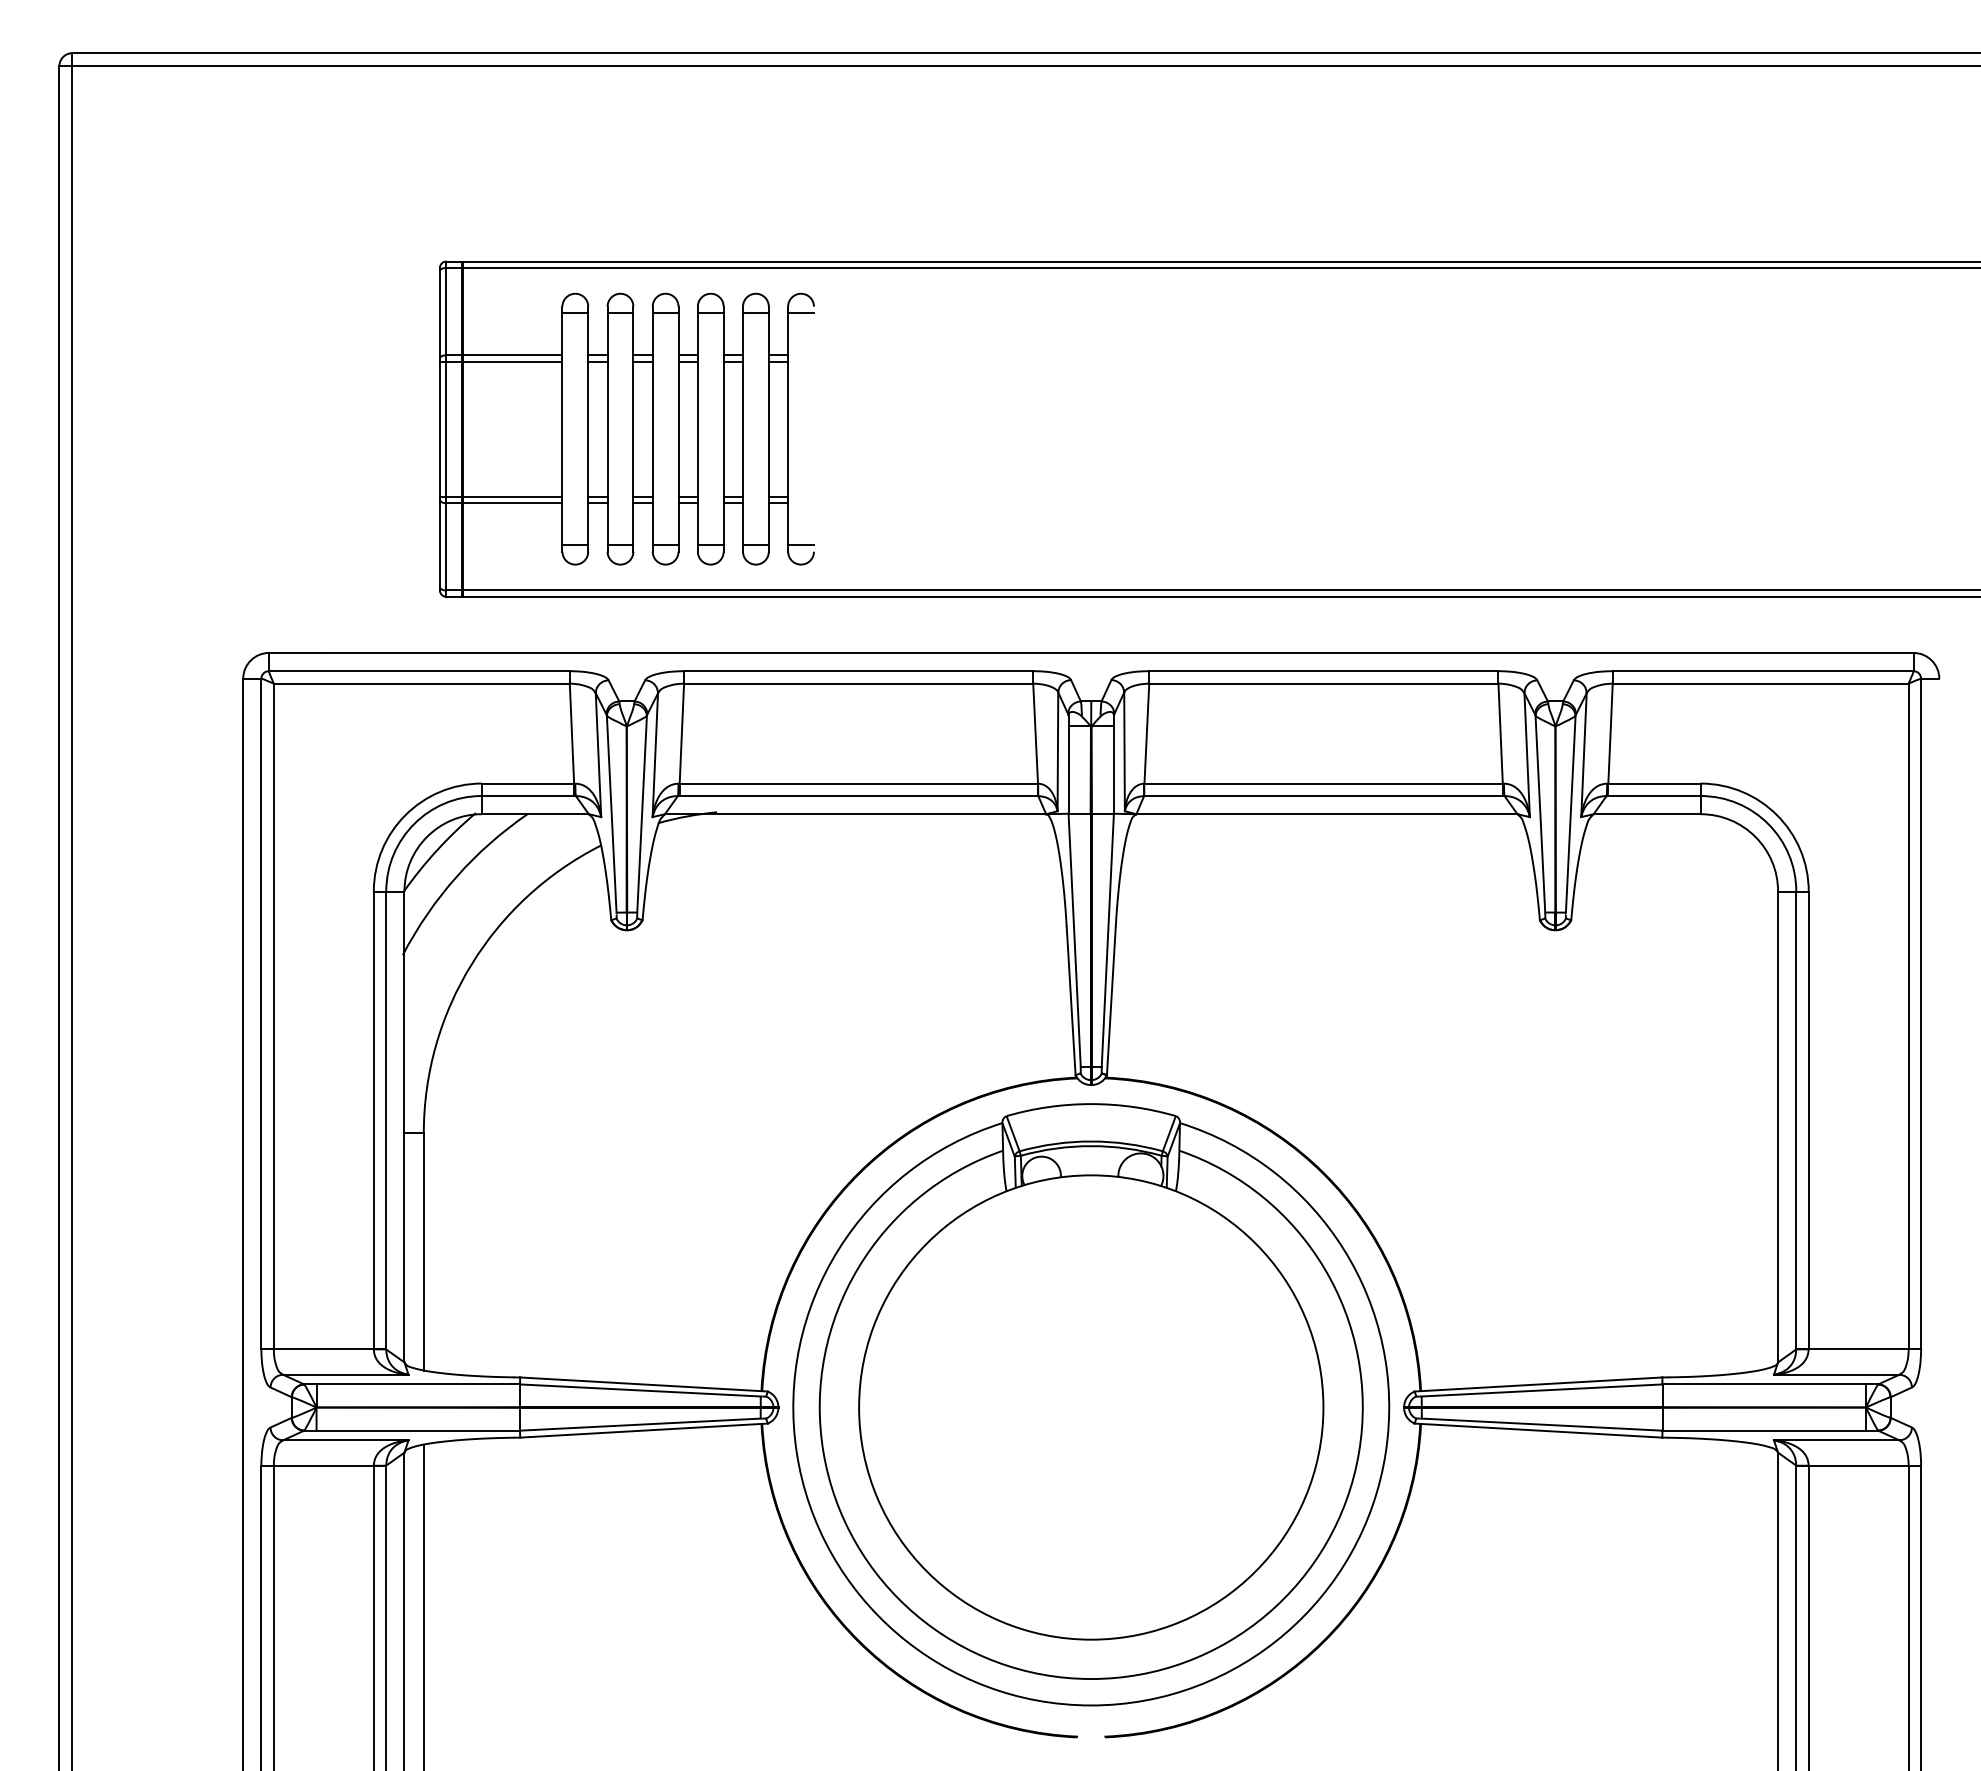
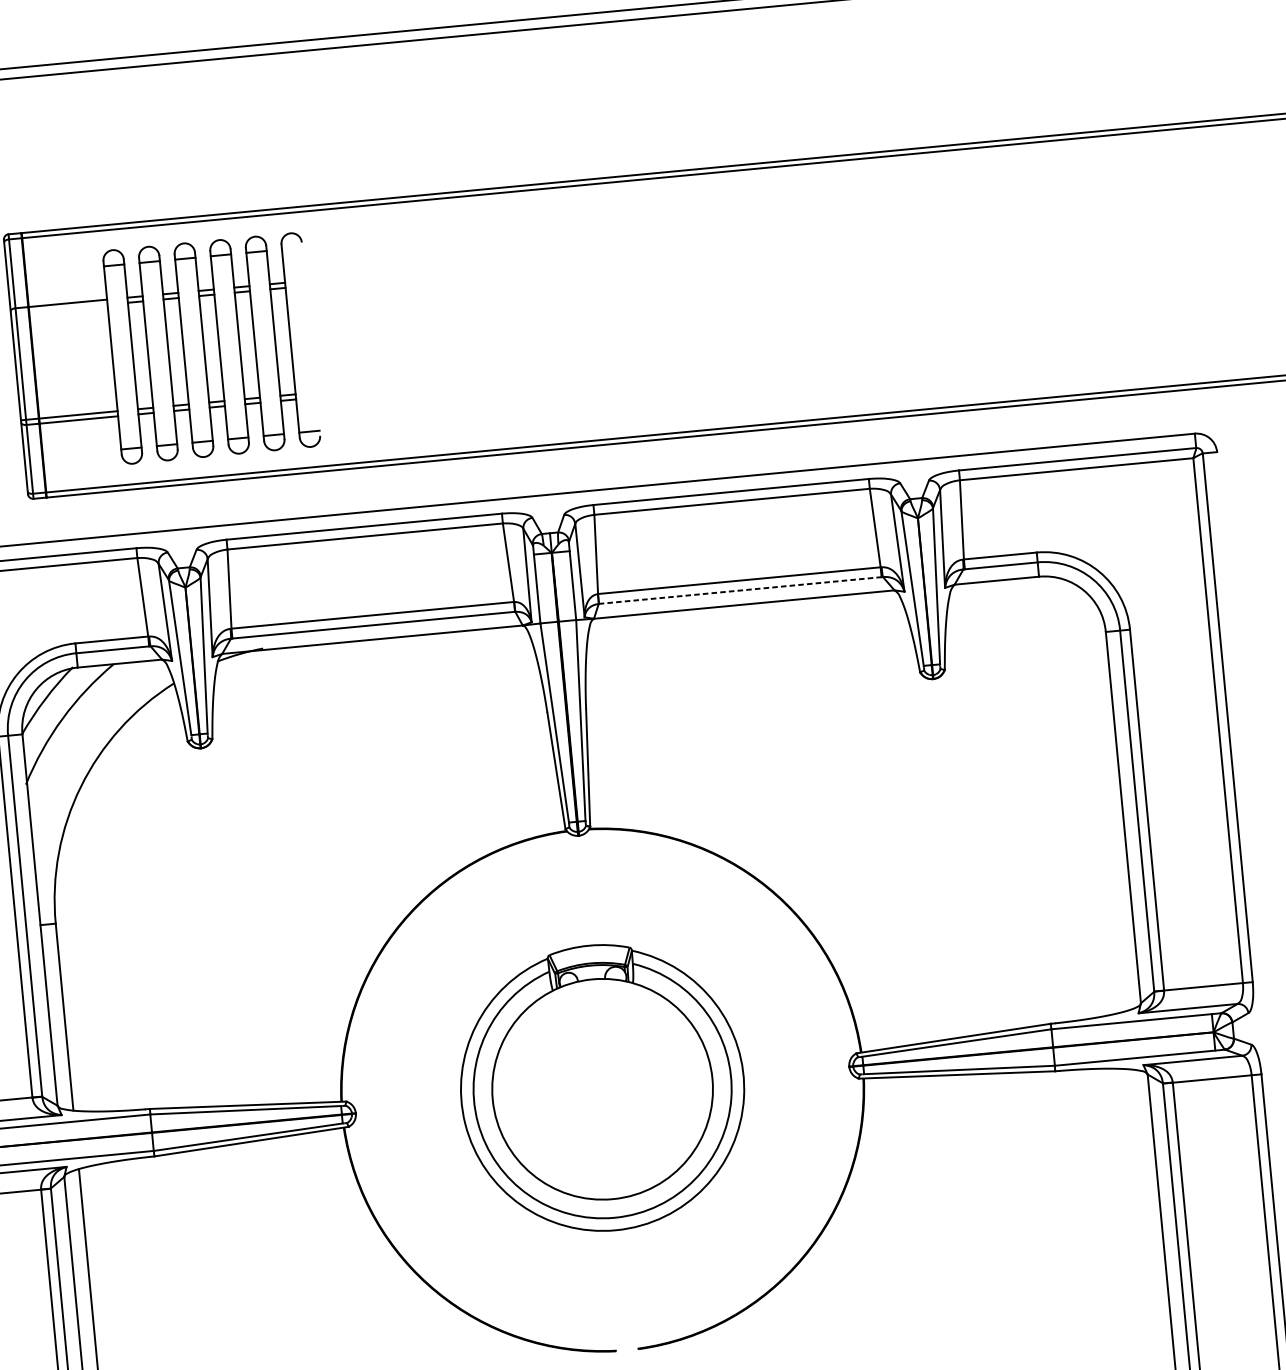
line: (800, 313) -> (291, 248), removed
line: (500, 361) -> (58, 309), removed
line: (1323, 796) -> (740, 590), solid -> dashed
part: (1091, 1404) -> (602, 1087), size x0.6

